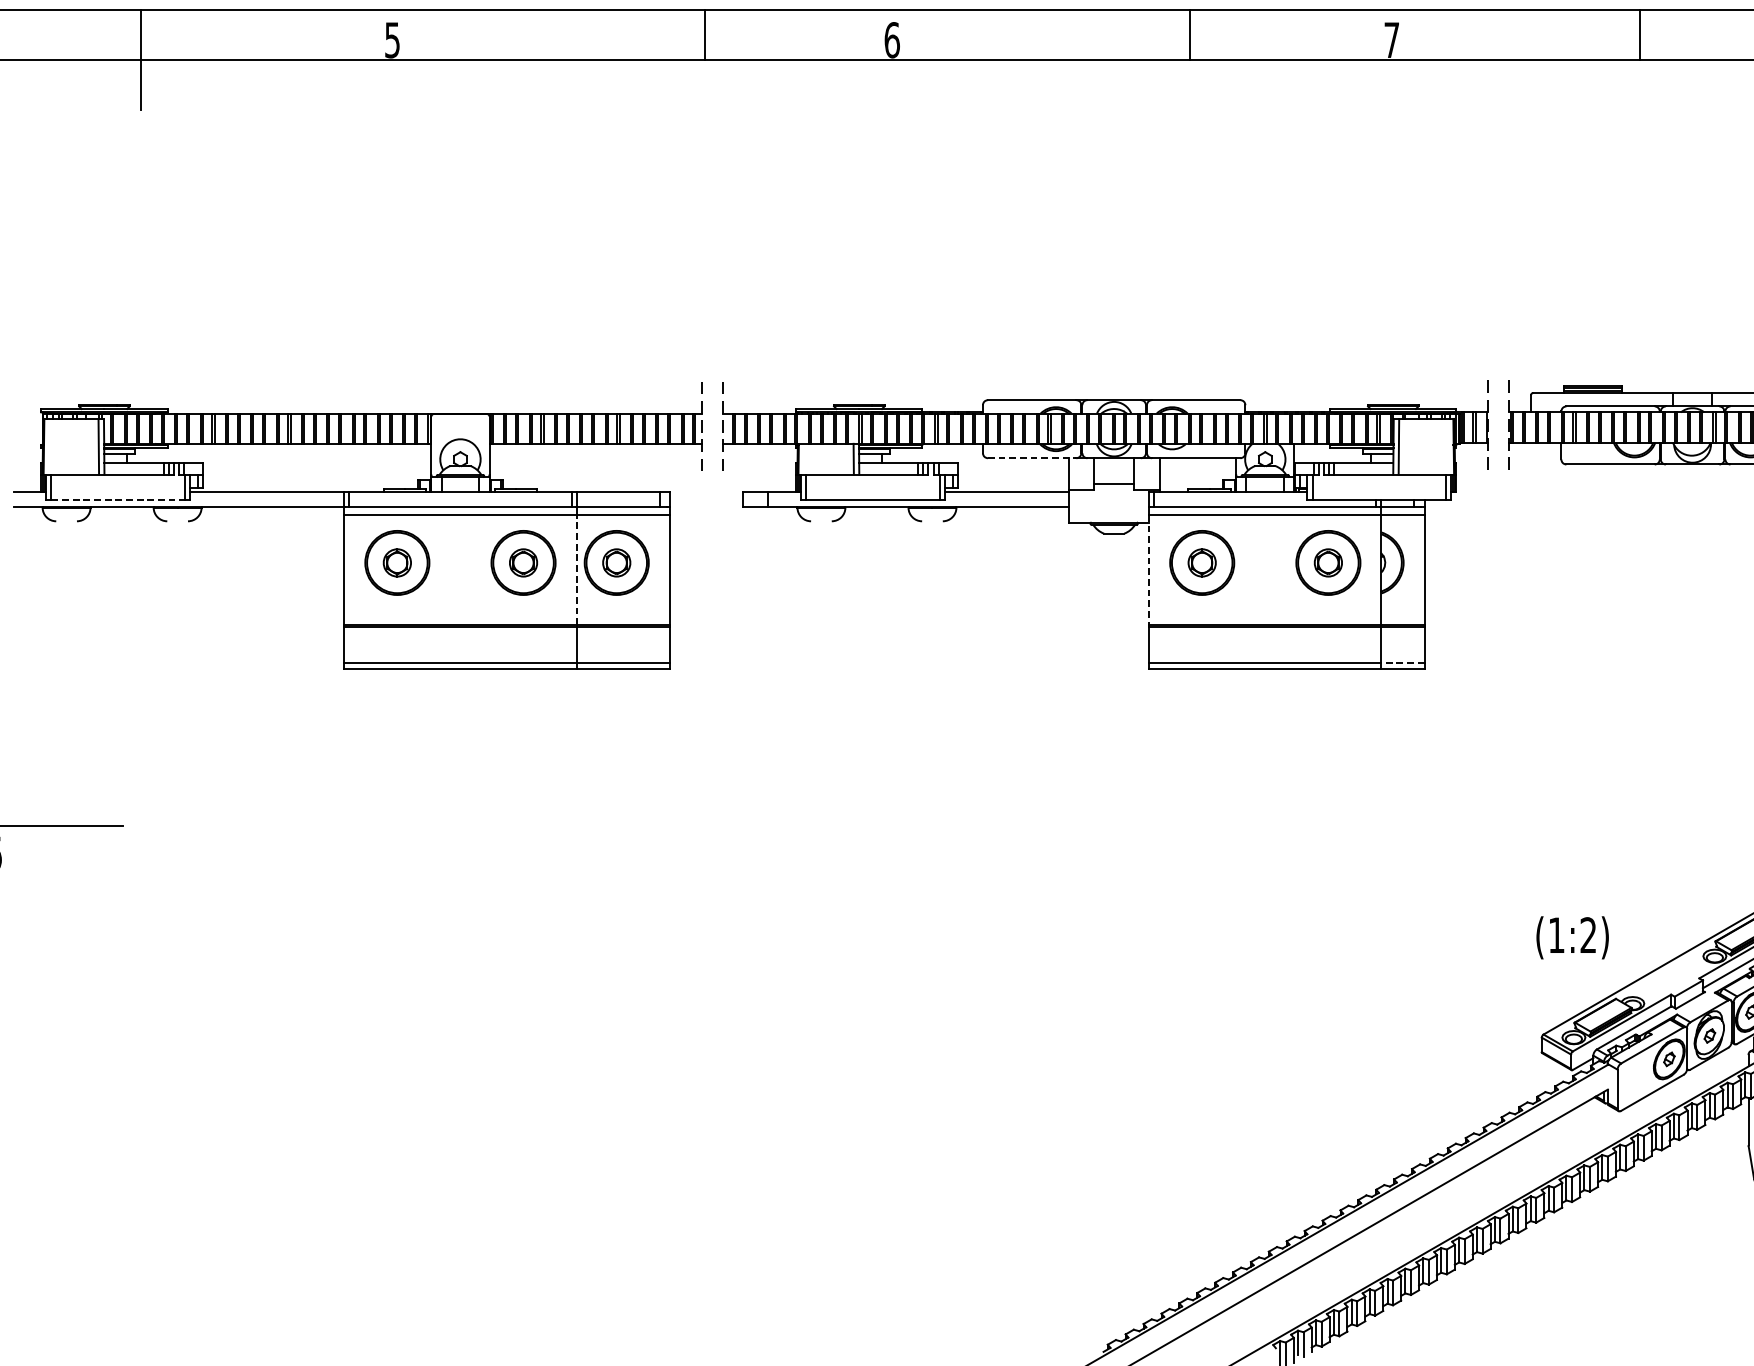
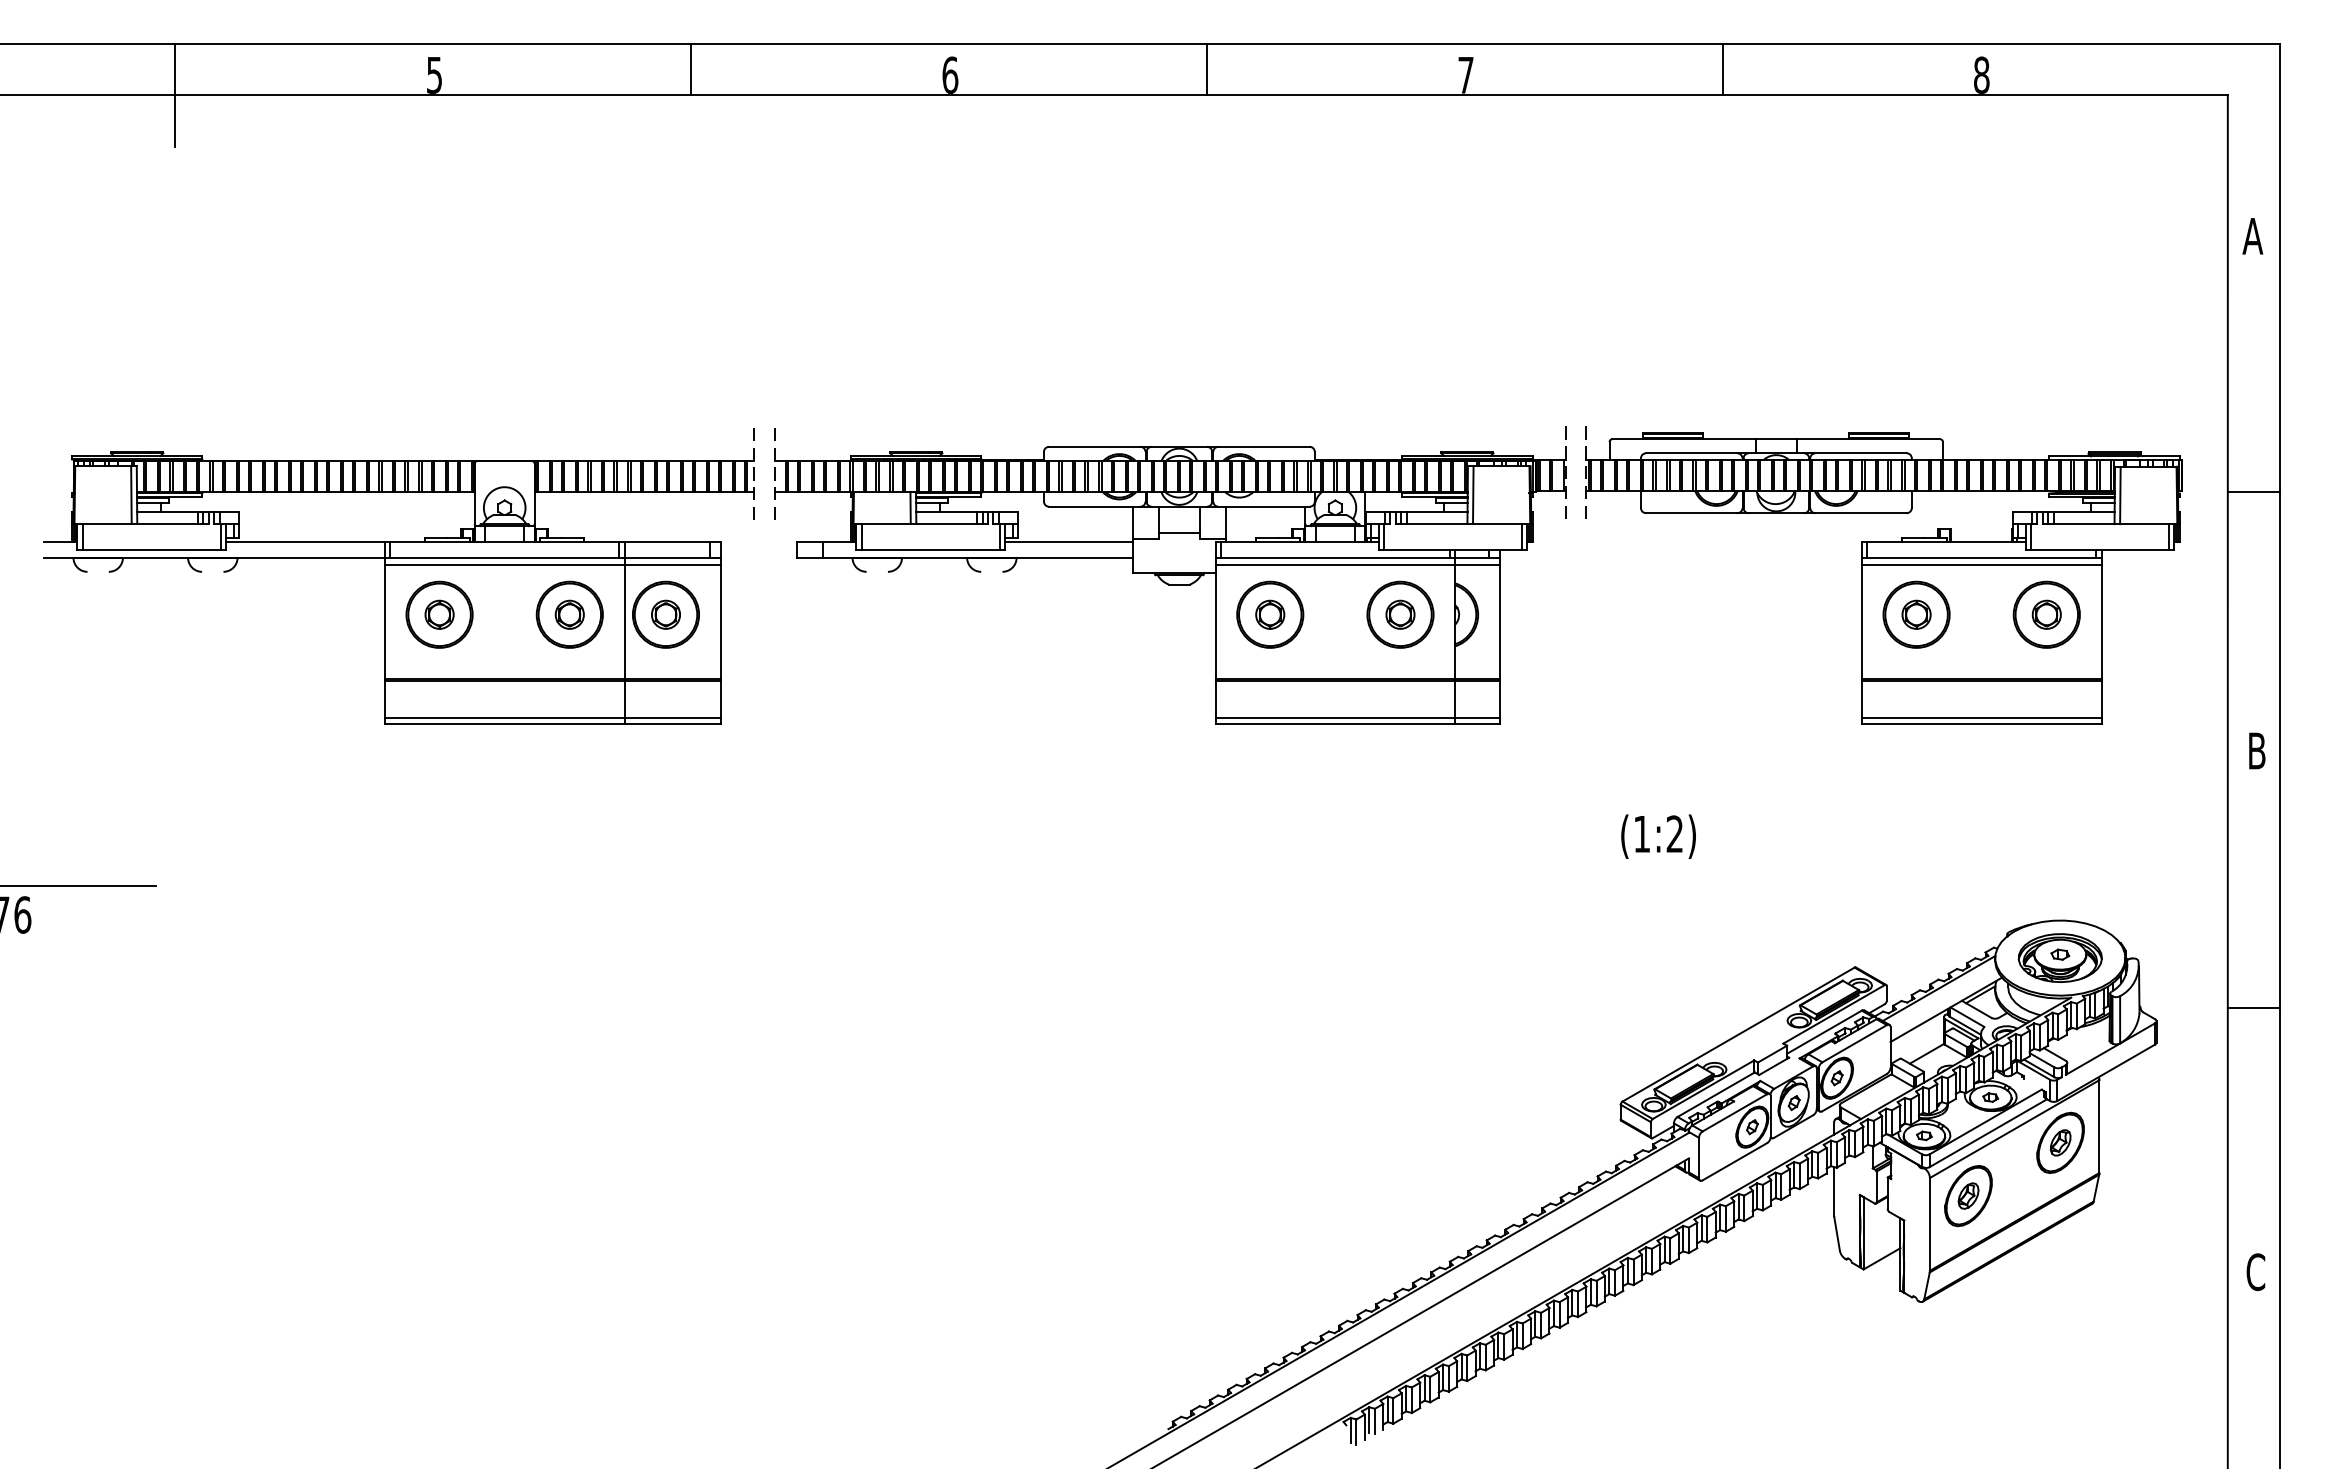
line: (705, 34) -> (691, 69), moved
line: (1189, 34) -> (1206, 69), moved
line: (1031, 457) -> (1094, 506), dashed -> solid
line: (119, 499) -> (152, 549), dashed -> solid
line: (576, 570) -> (624, 622), dashed -> solid
line: (1149, 570) -> (1215, 622), dashed -> solid
line: (1402, 663) -> (1476, 718), dashed -> solid
text: (1572, 937) -> (1658, 836), moved

